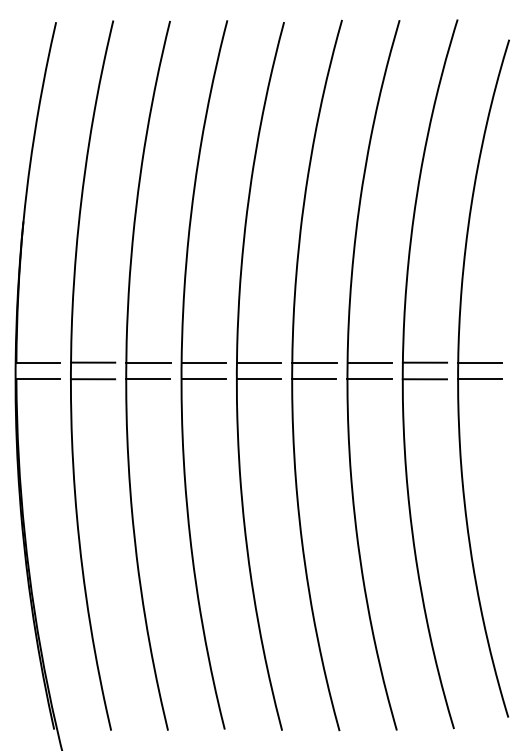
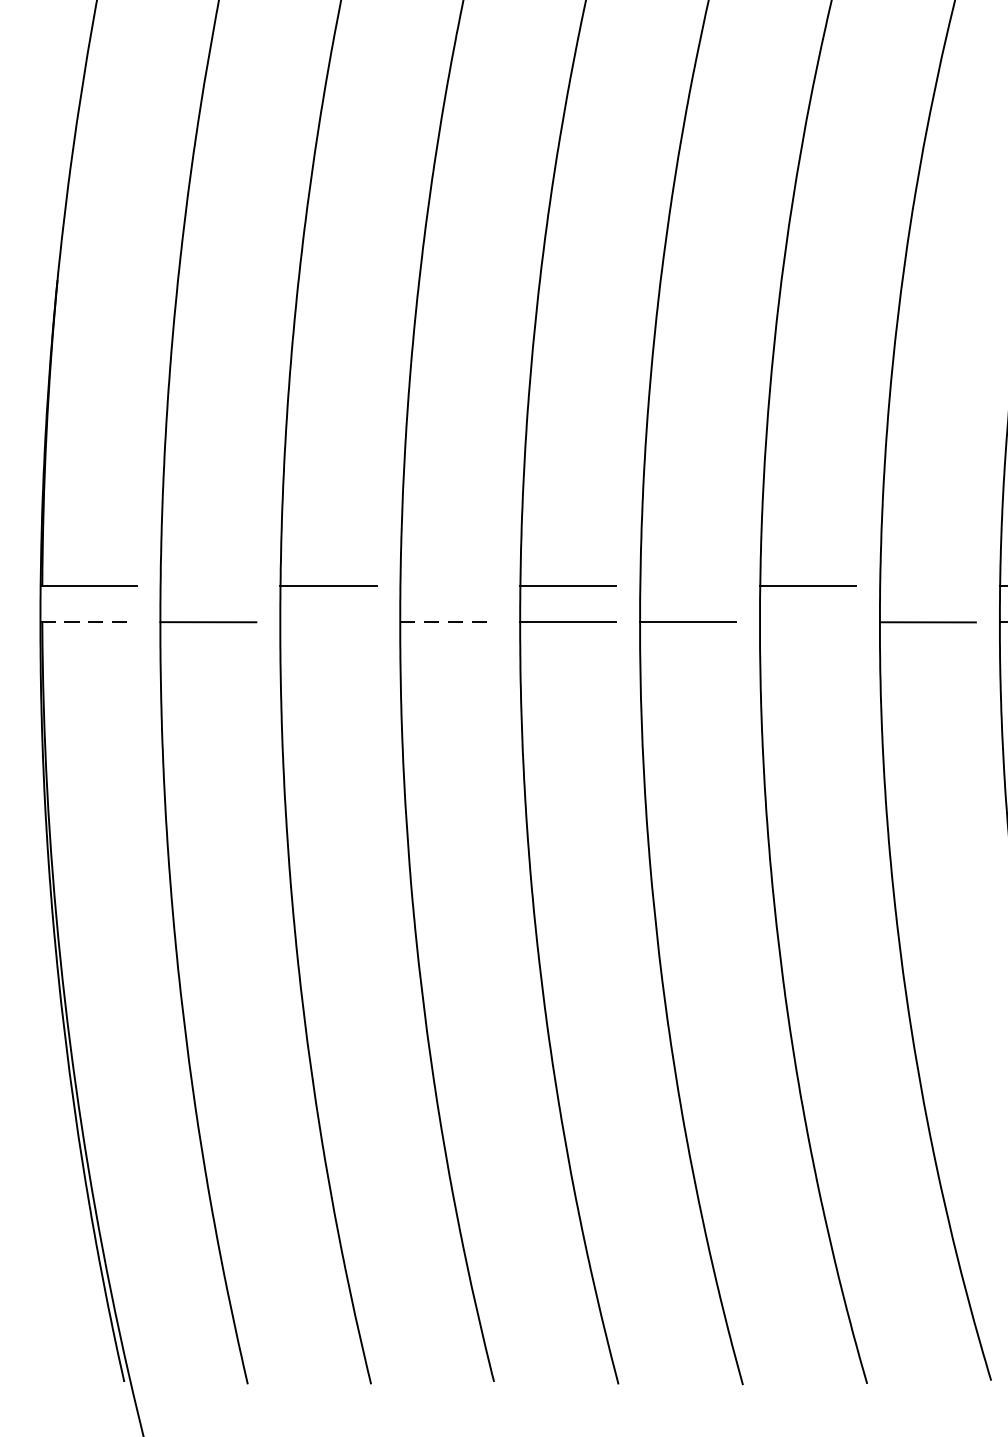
line: (92, 362) -> (207, 585), removed
line: (203, 362) -> (447, 585), removed
line: (314, 362) -> (688, 585), removed
line: (424, 362) -> (927, 585), removed
line: (38, 379) -> (90, 622), solid -> dashed
line: (148, 379) -> (328, 622), removed
line: (204, 379) -> (450, 622), solid -> dashed
line: (369, 379) -> (807, 622), removed

